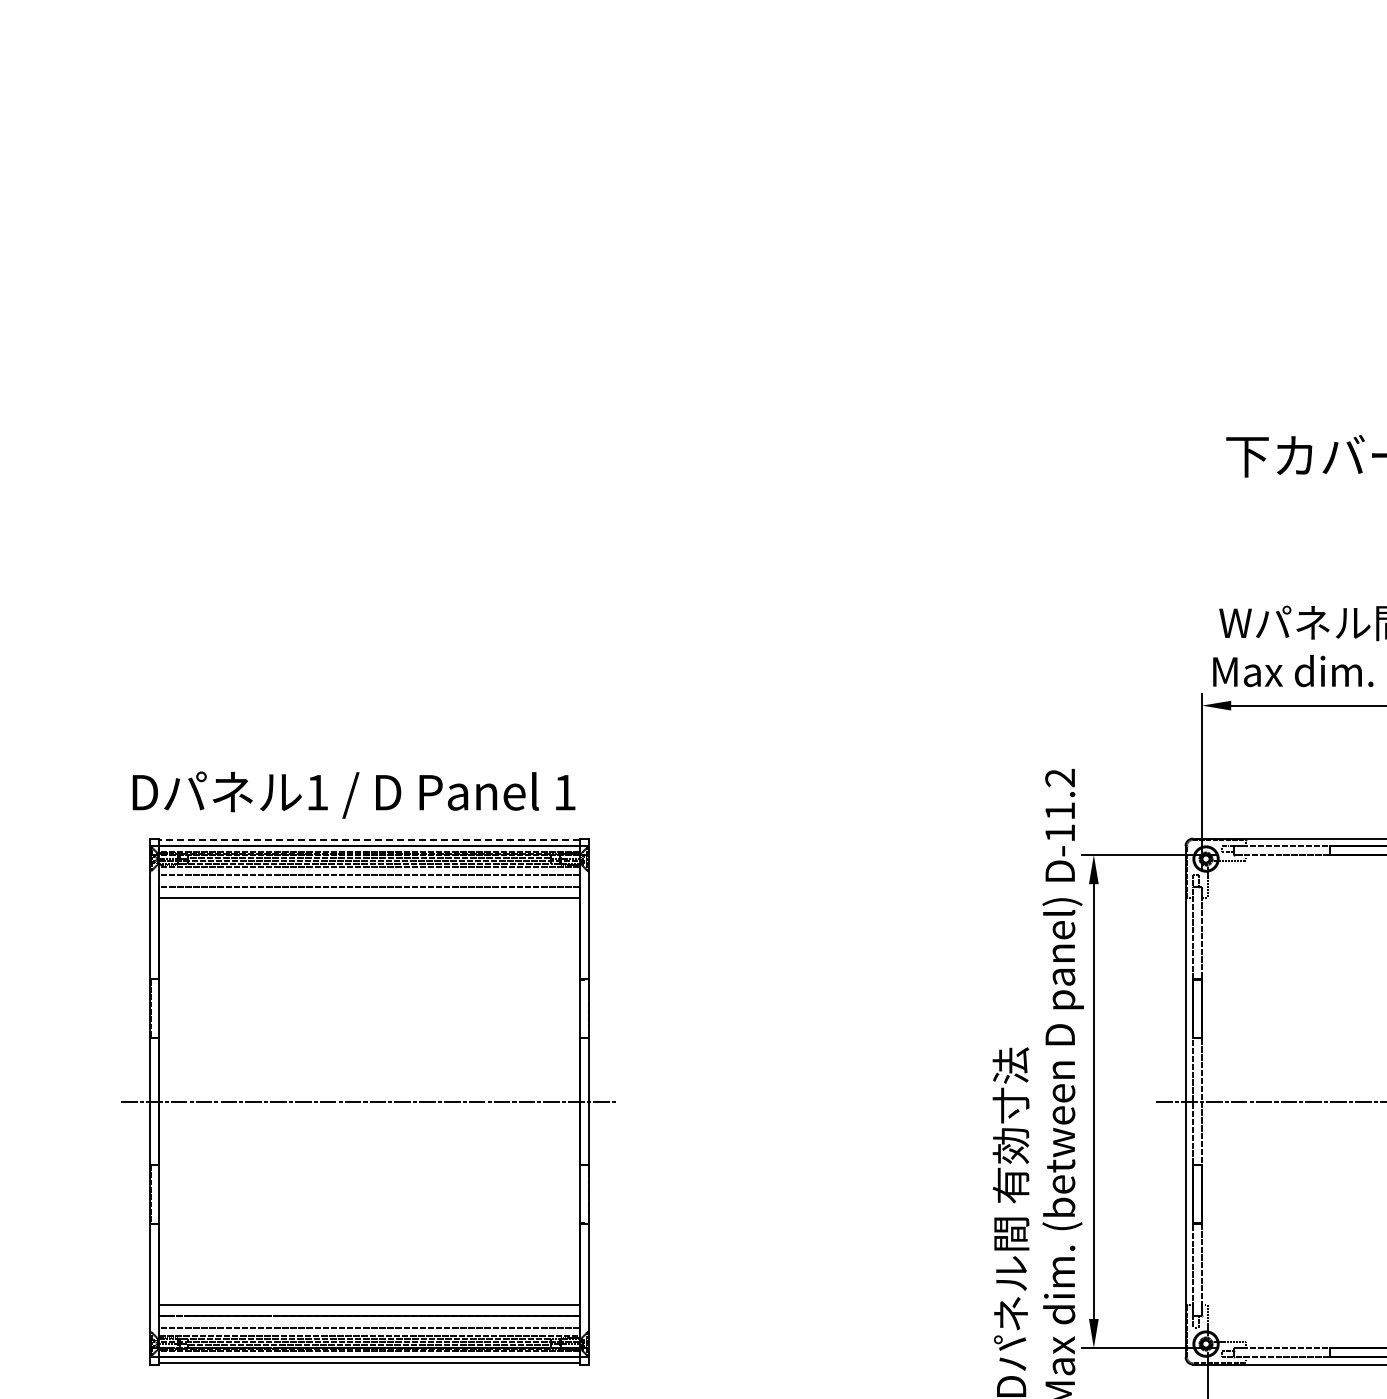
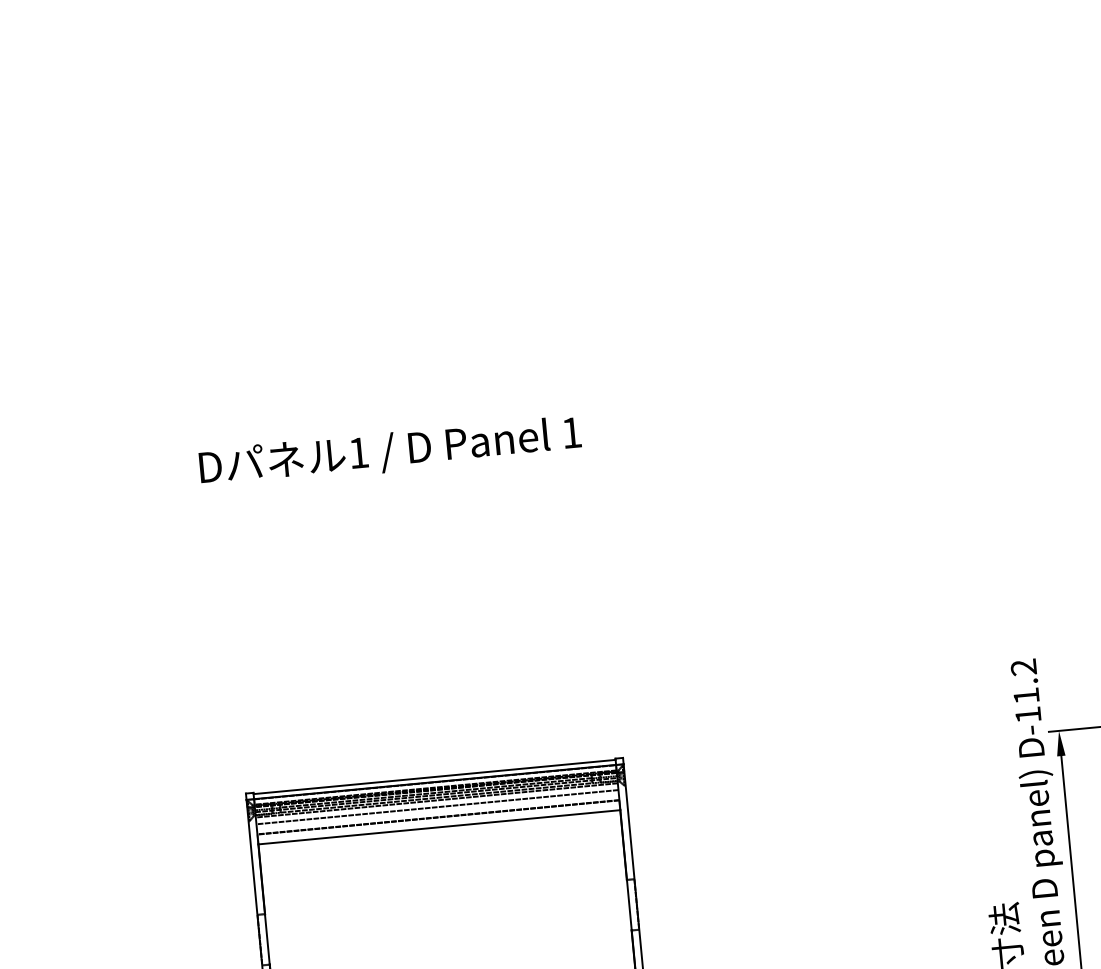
text: (353, 794) -> (389, 451), moved
line: (369, 840) -> (434, 777), dashed -> solid

